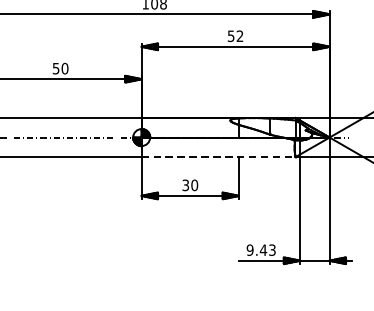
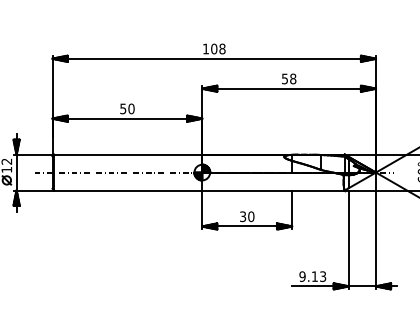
text: (240, 35) -> (293, 78), 52 -> 58
line: (218, 156) -> (273, 190), dashed -> solid
text: (263, 250) -> (314, 276), 9.43 -> 9.13

